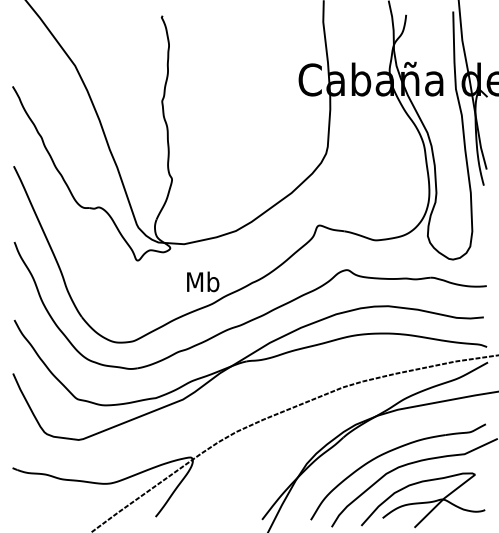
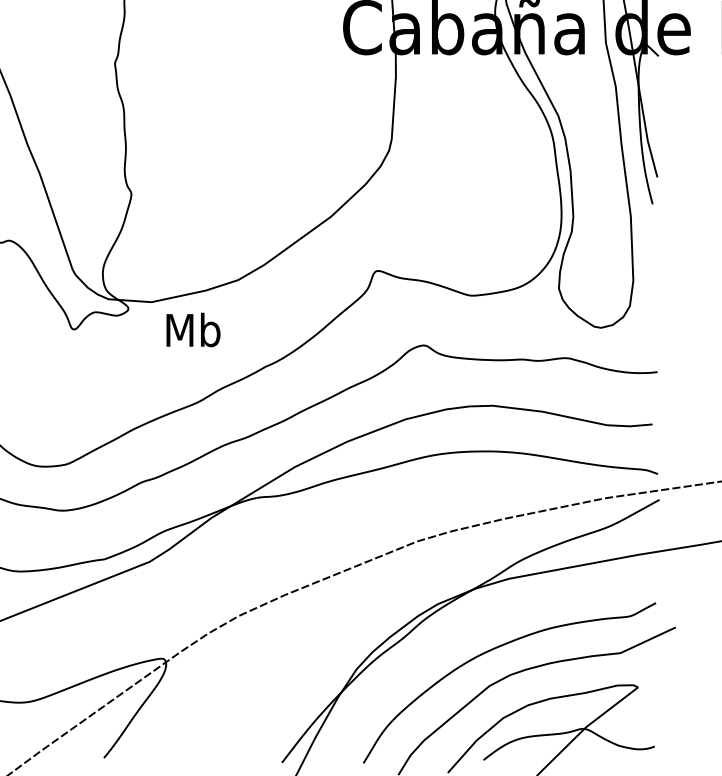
text: (203, 281) -> (194, 329), moved

